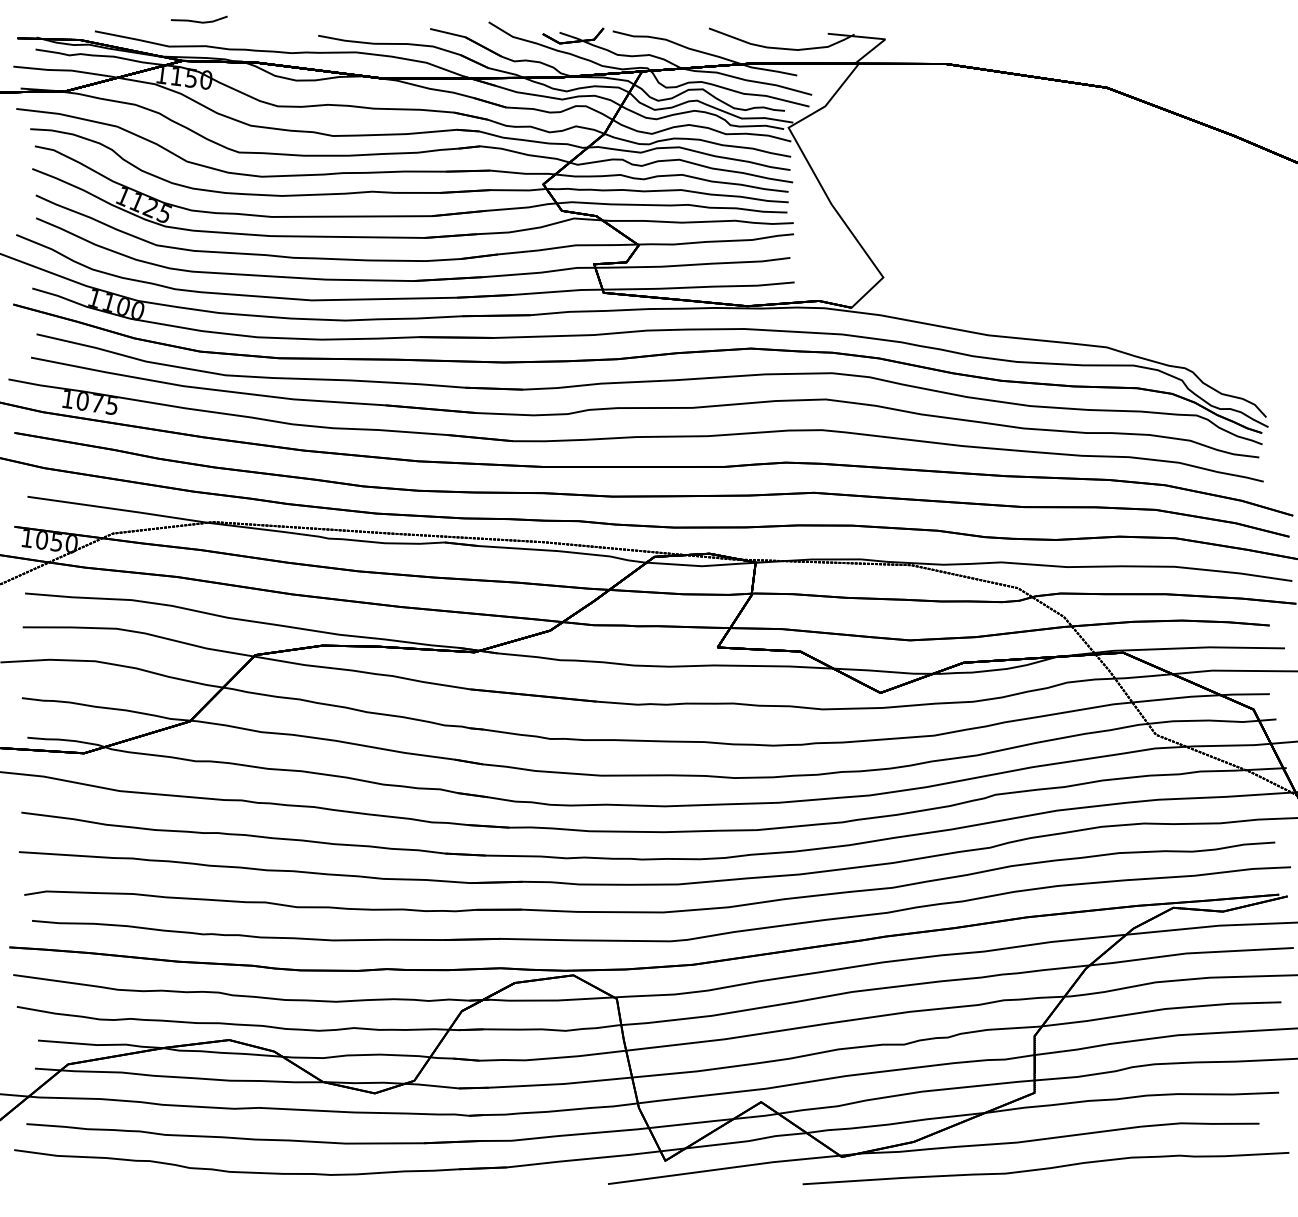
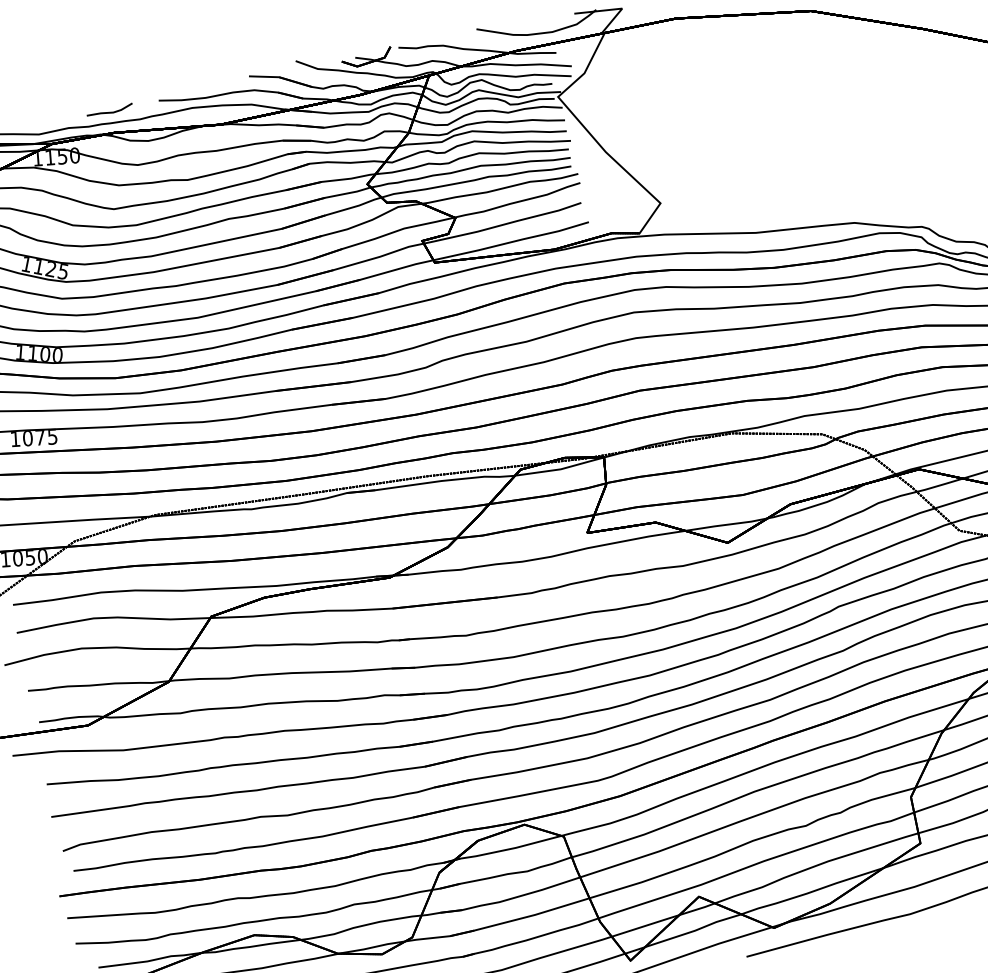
line: (198, 21) -> (109, 112), moved

